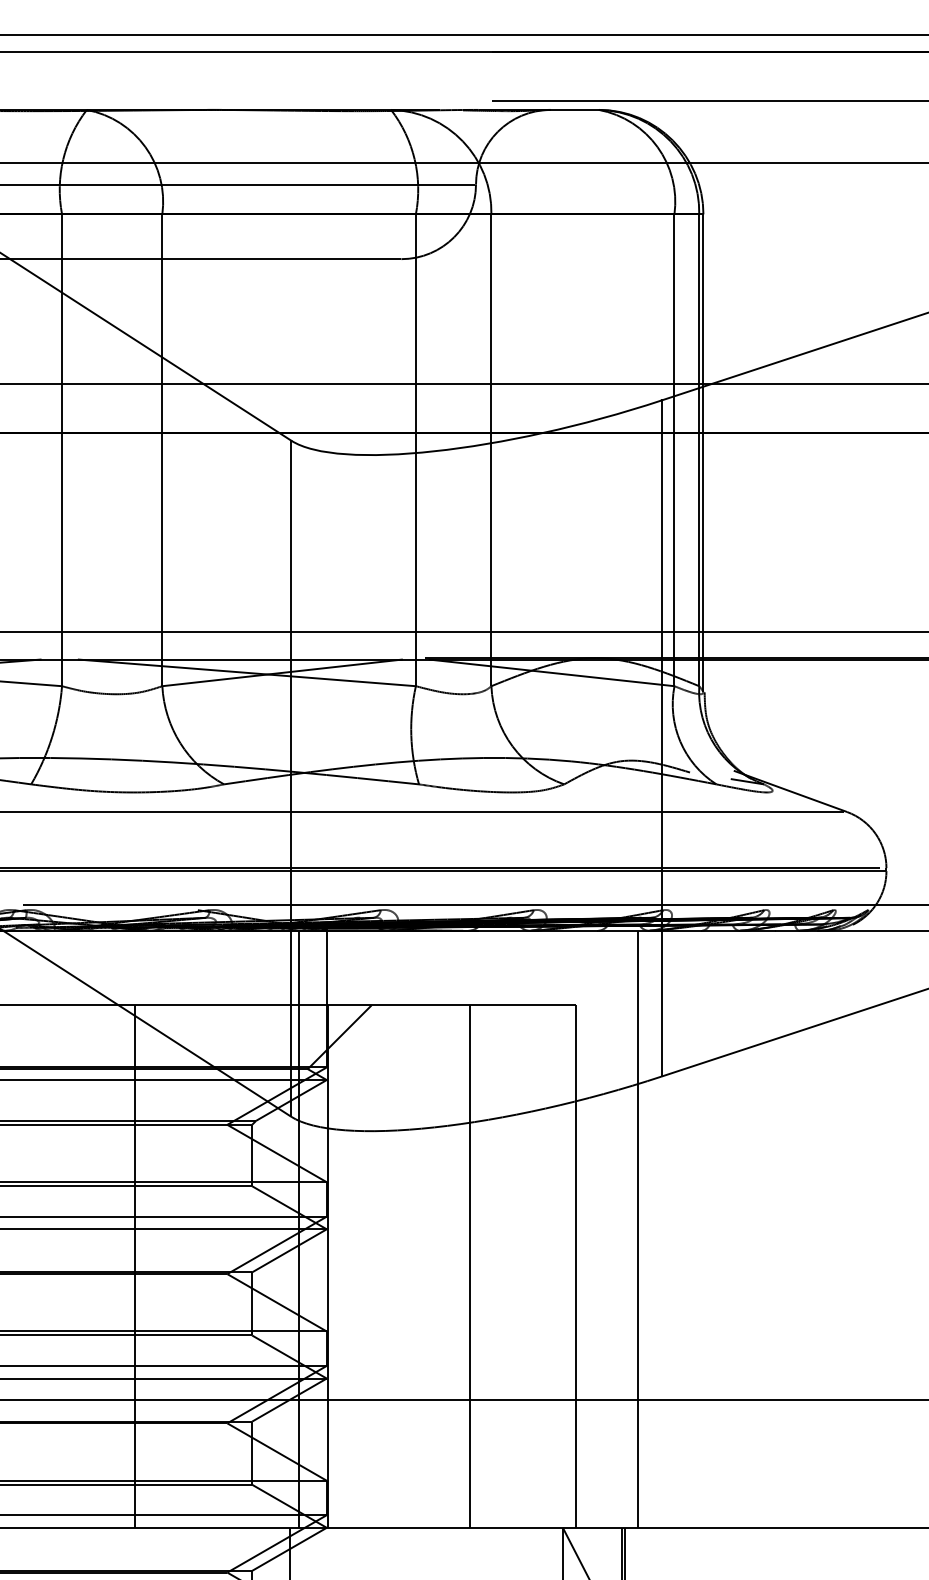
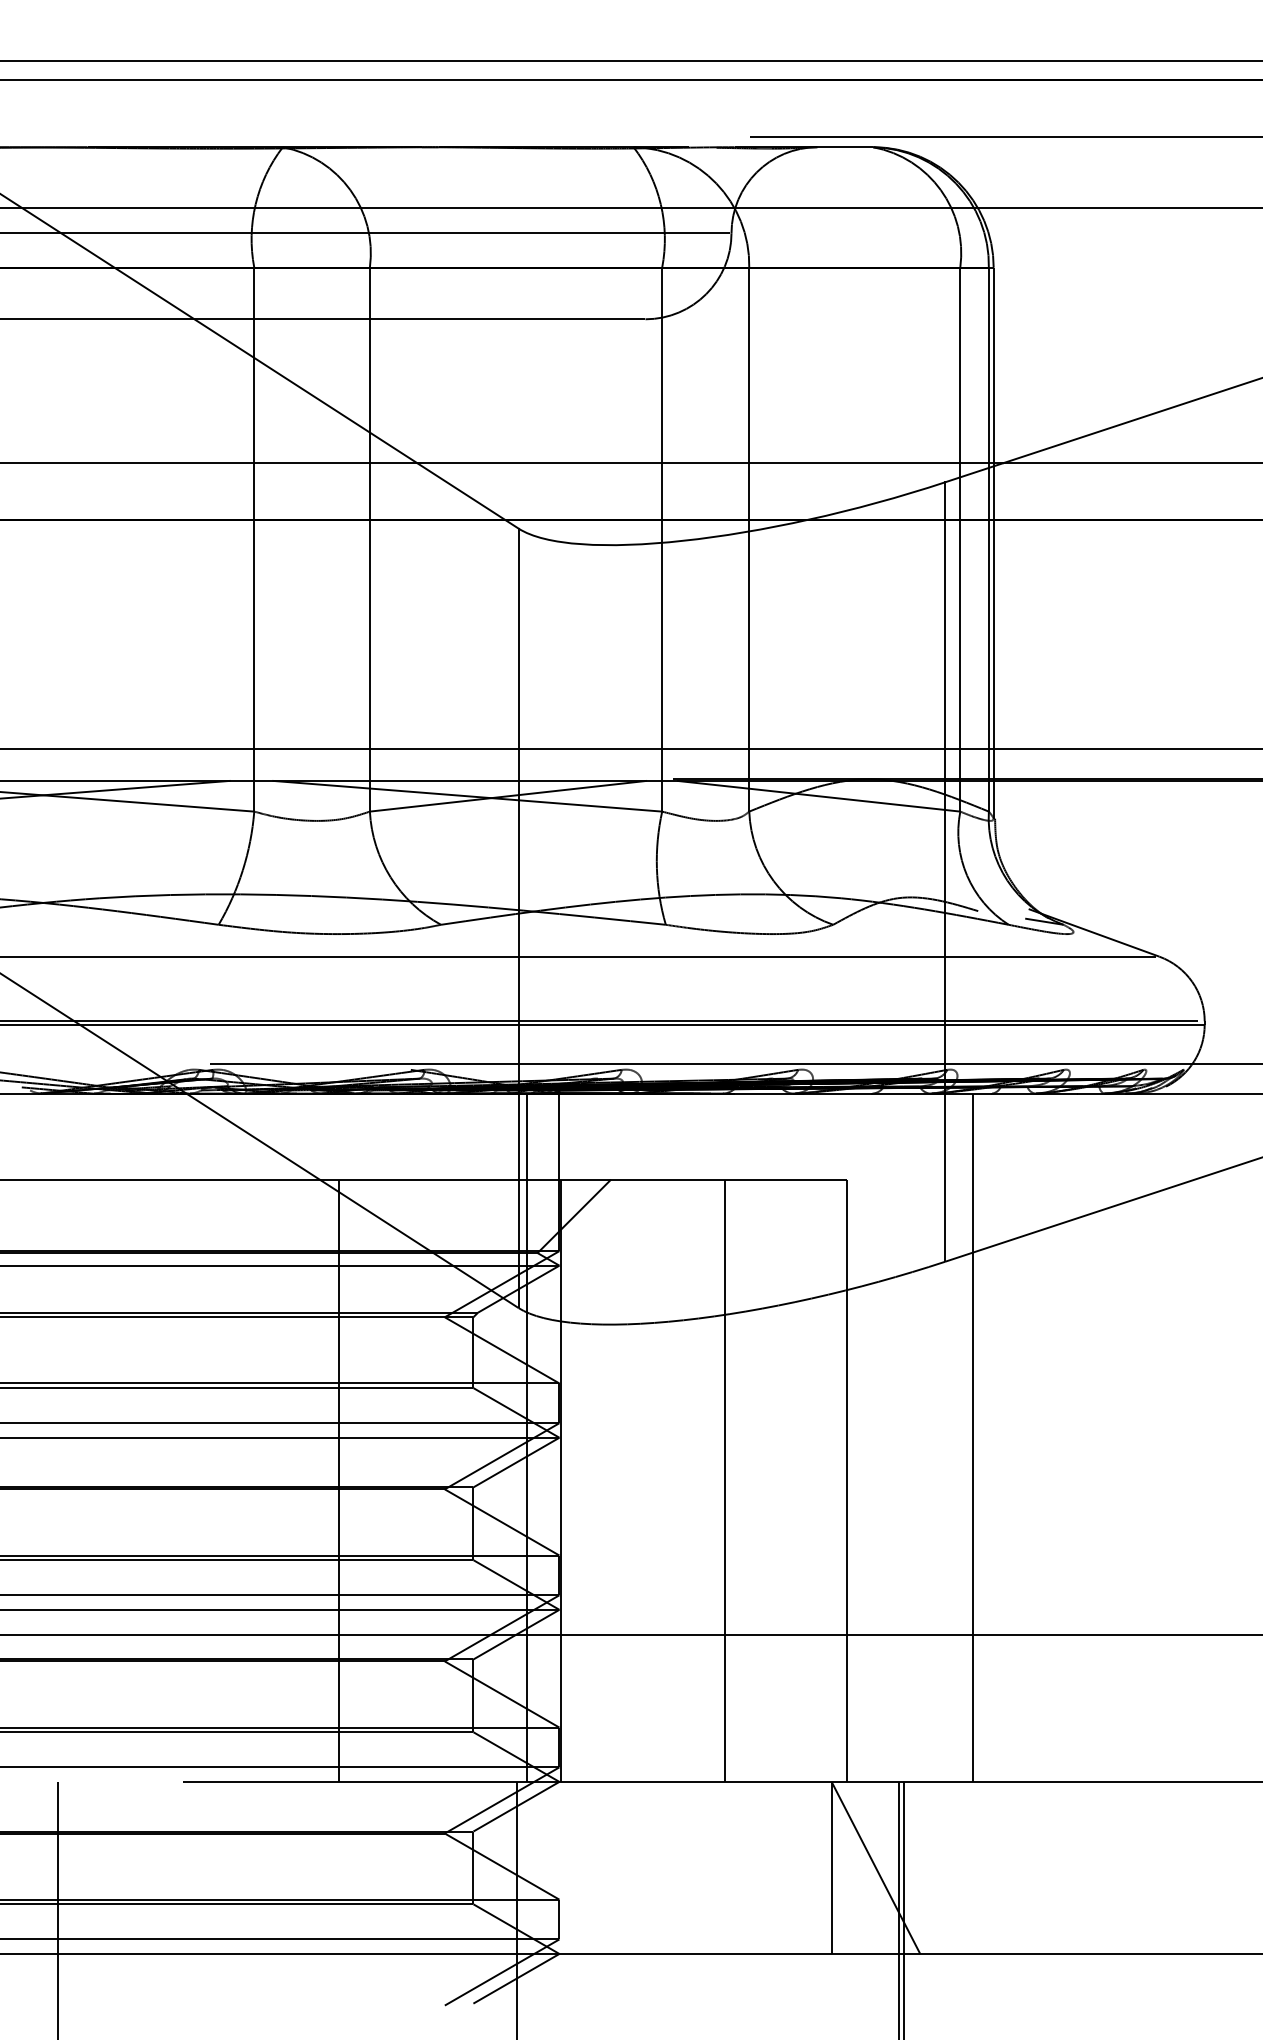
line: (638, 1229) -> (973, 1437), moved

